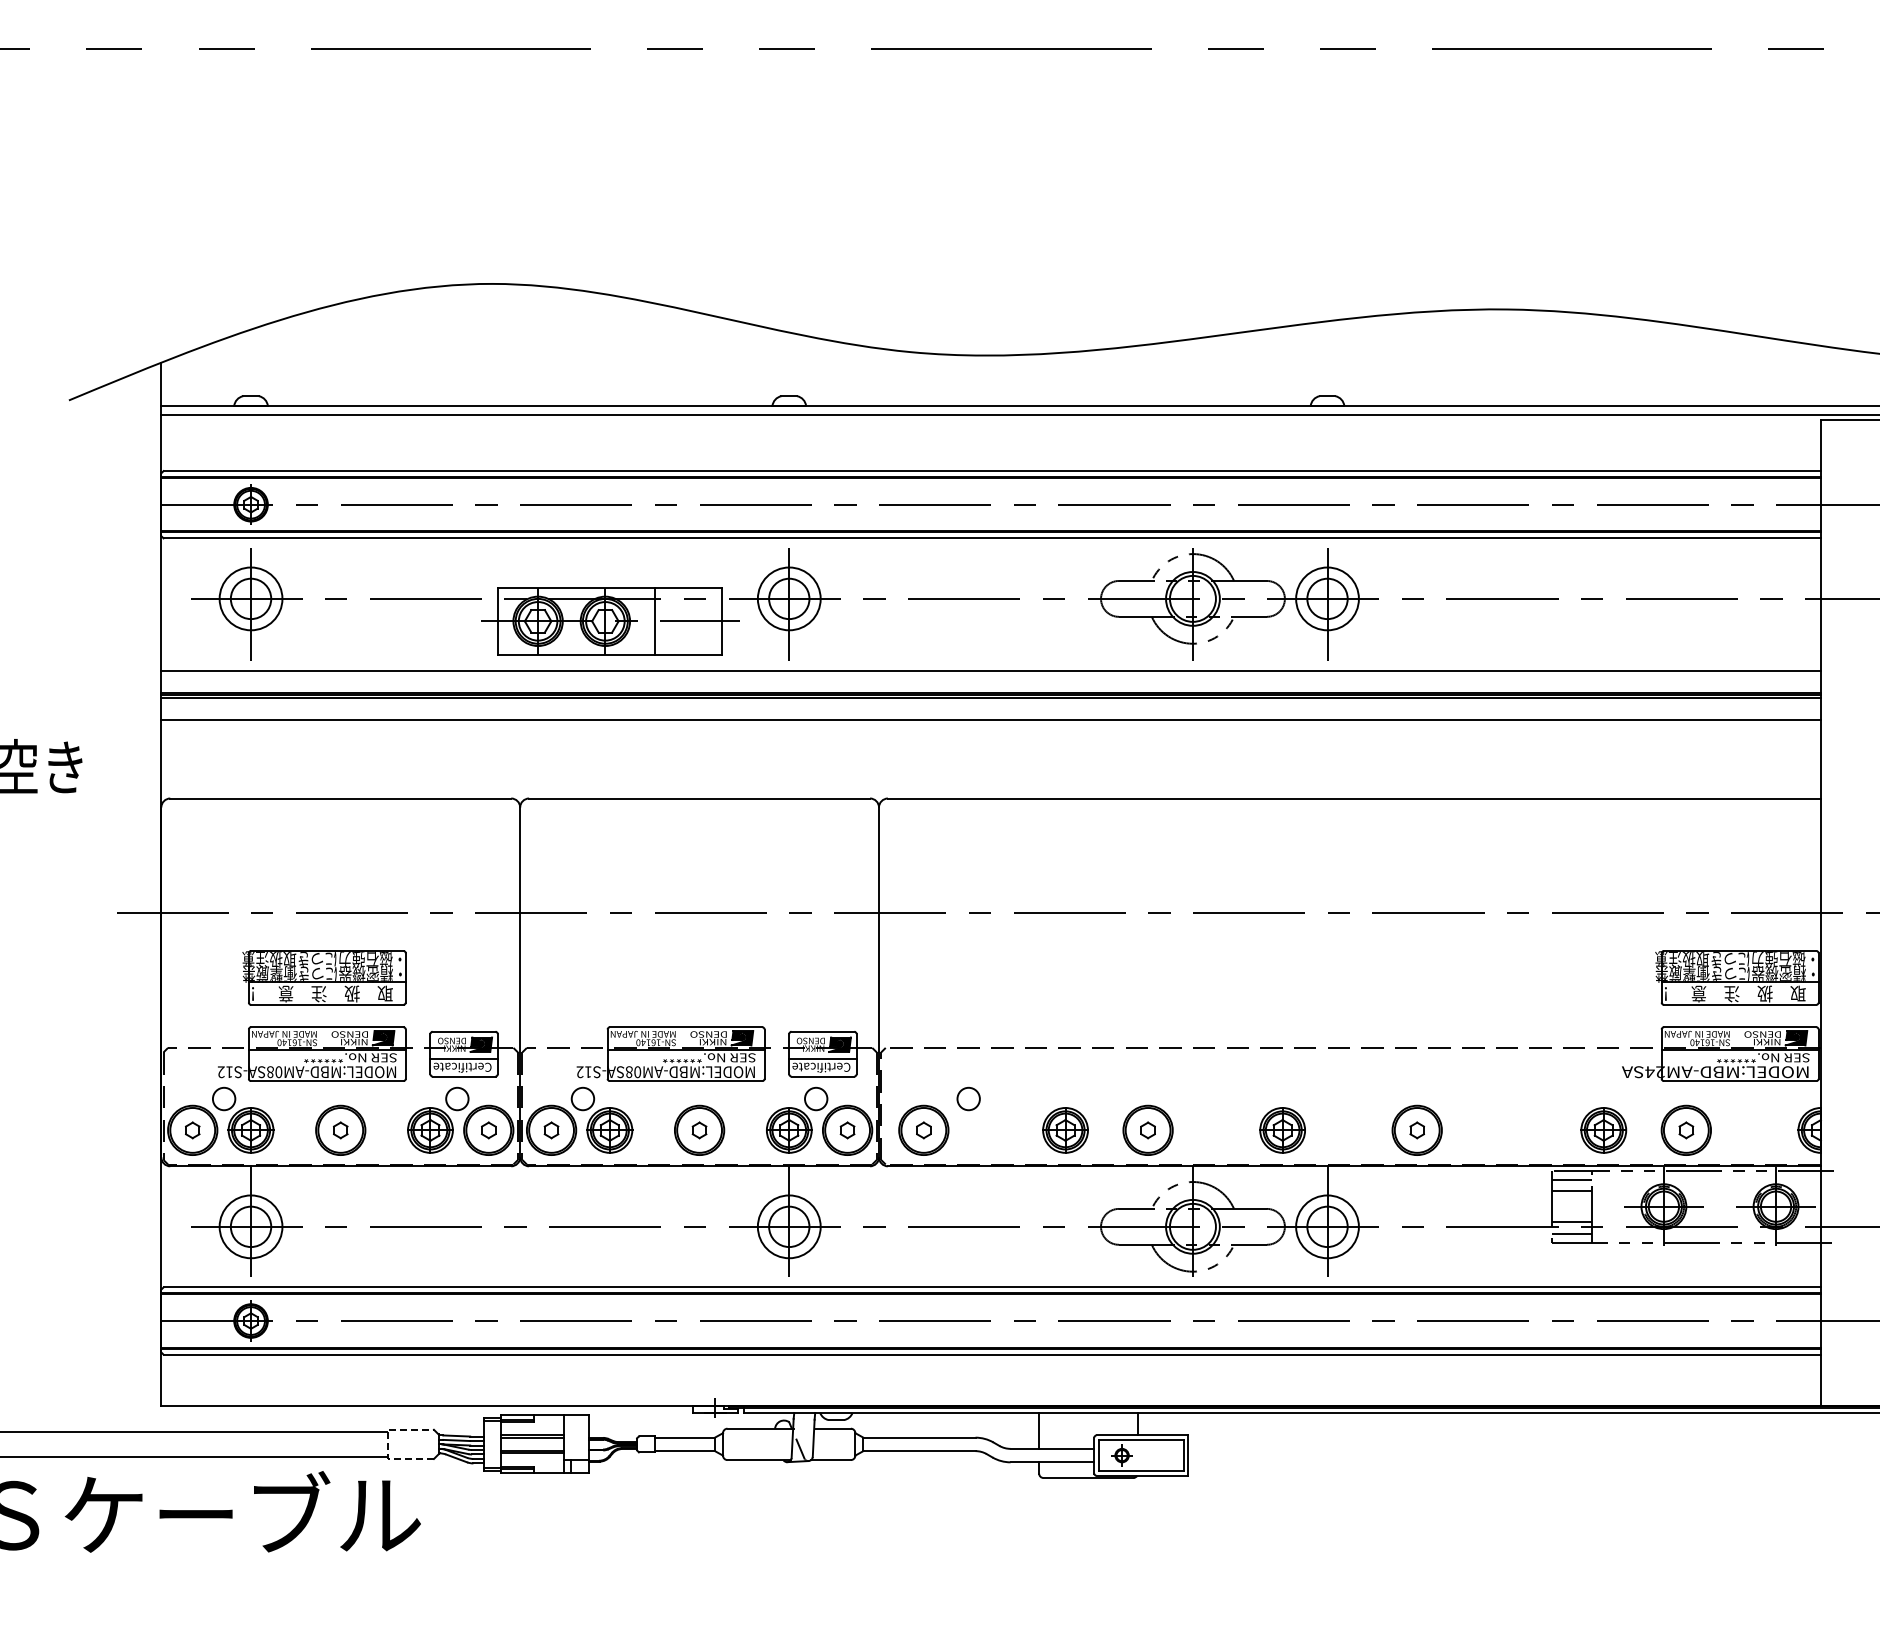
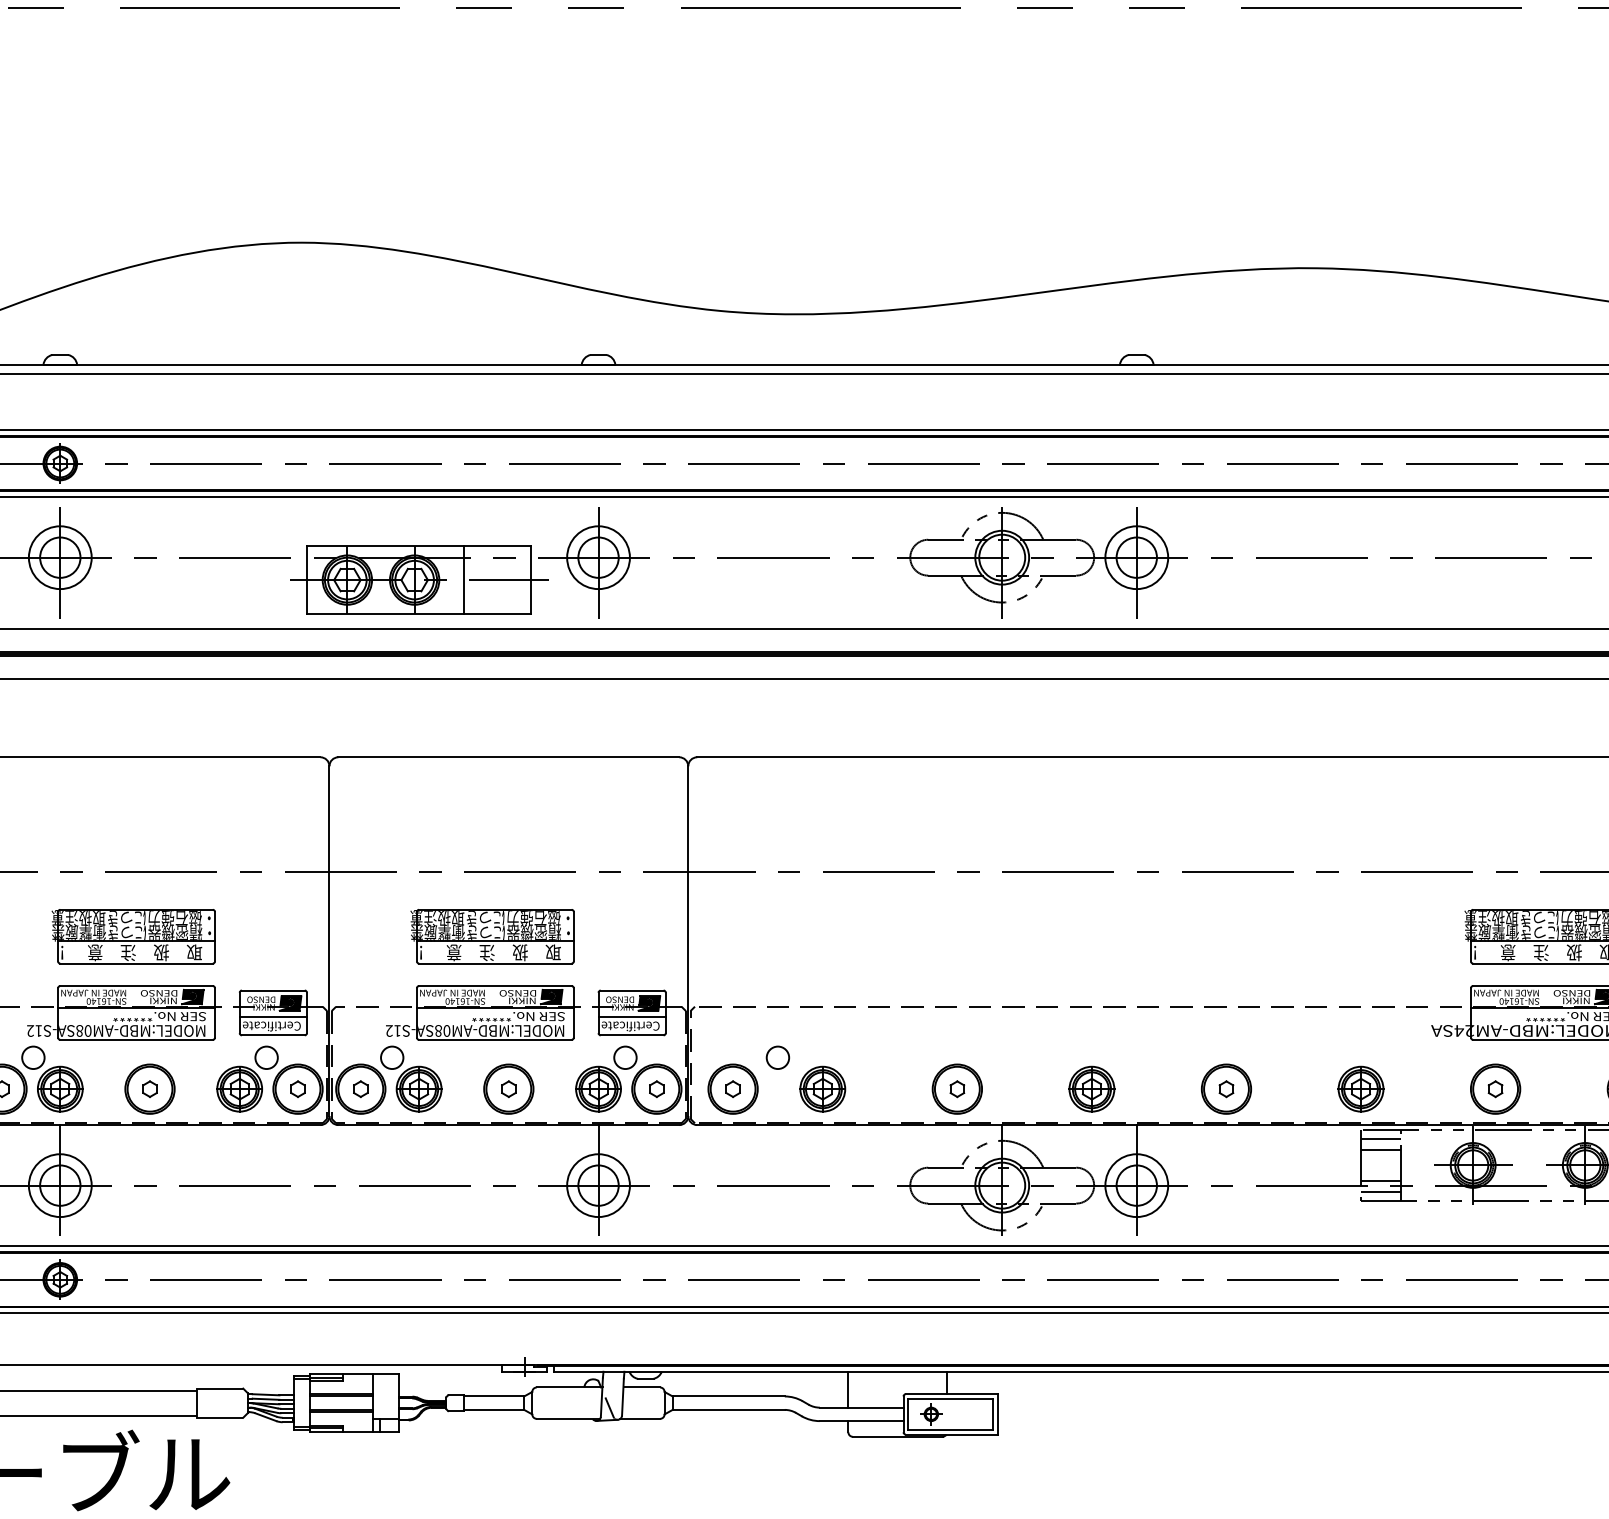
part: (683, 977) -> (492, 936), added
part: (1065, 1130) -> (822, 1089), moved
part: (1603, 1130) -> (1360, 1089), moved
line: (387, 1444) -> (196, 1403), dashed -> solid

